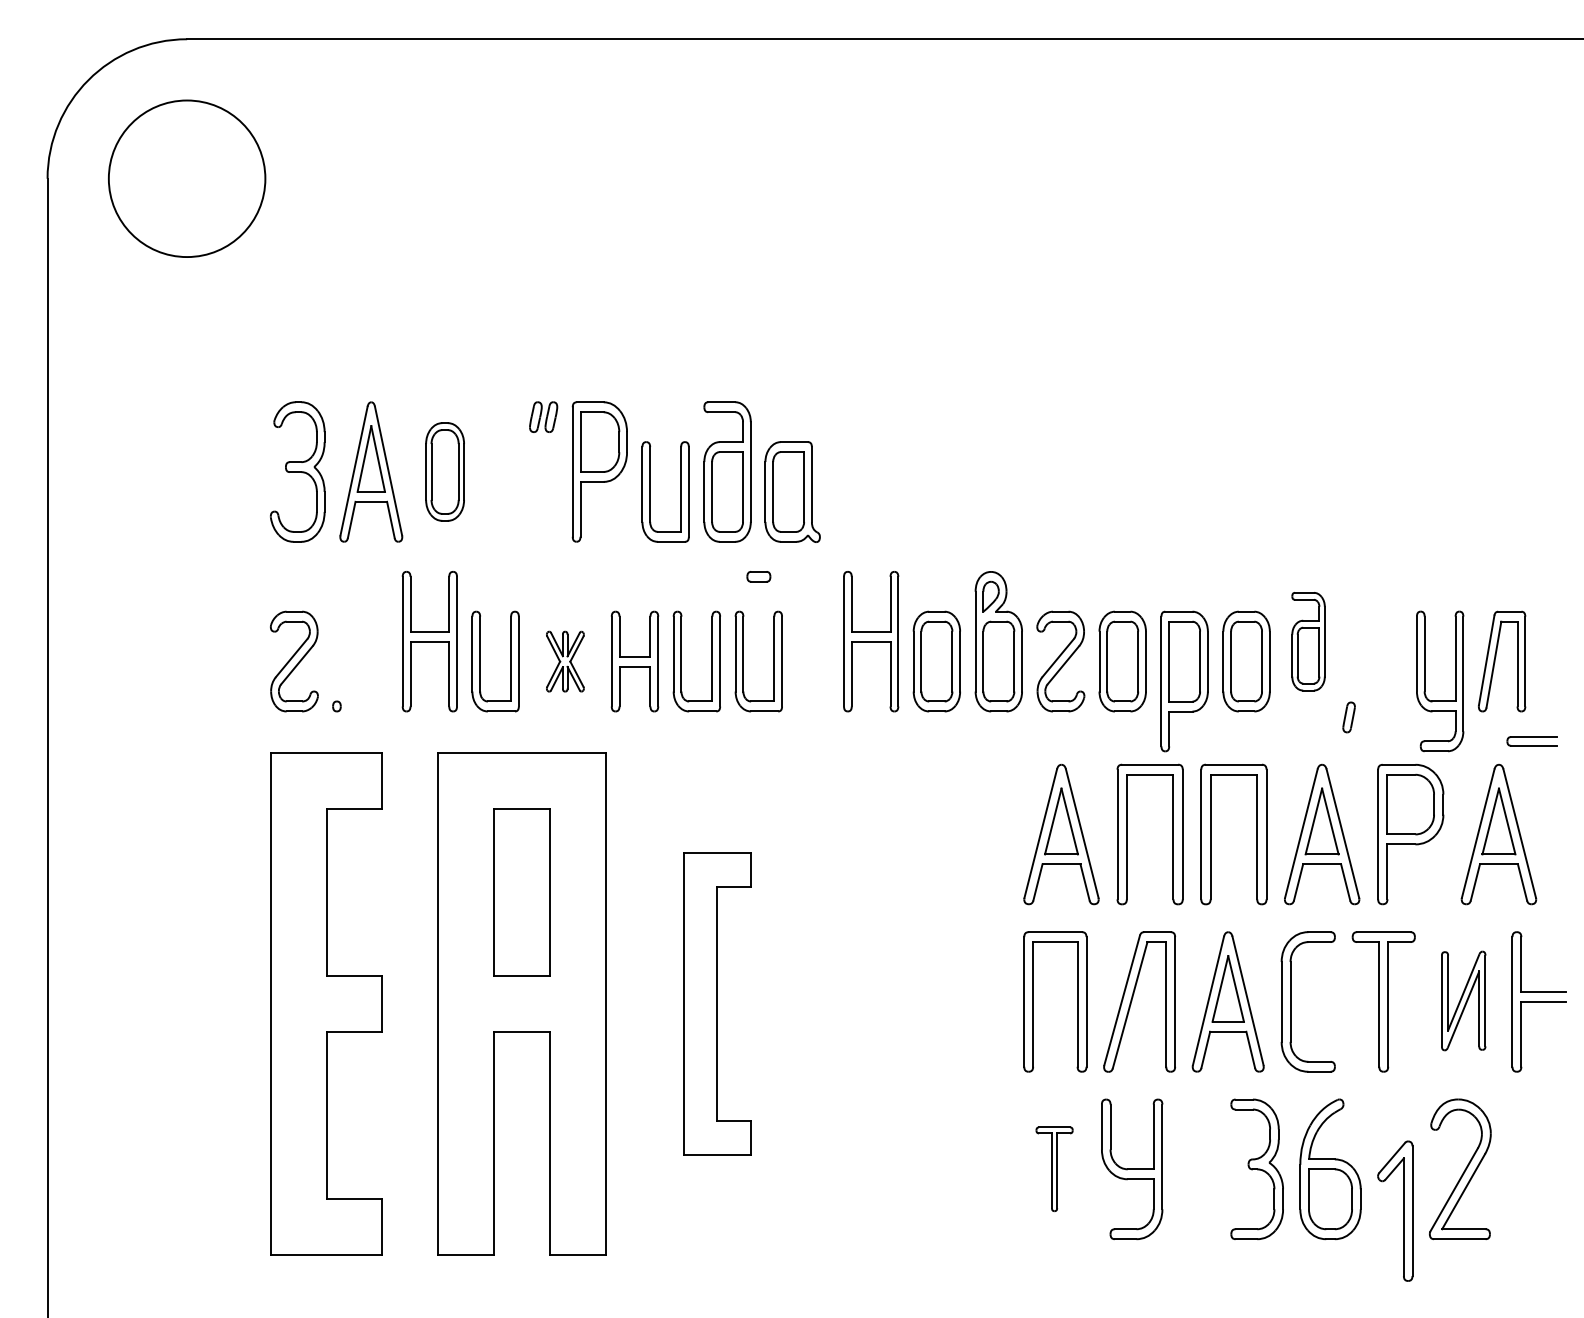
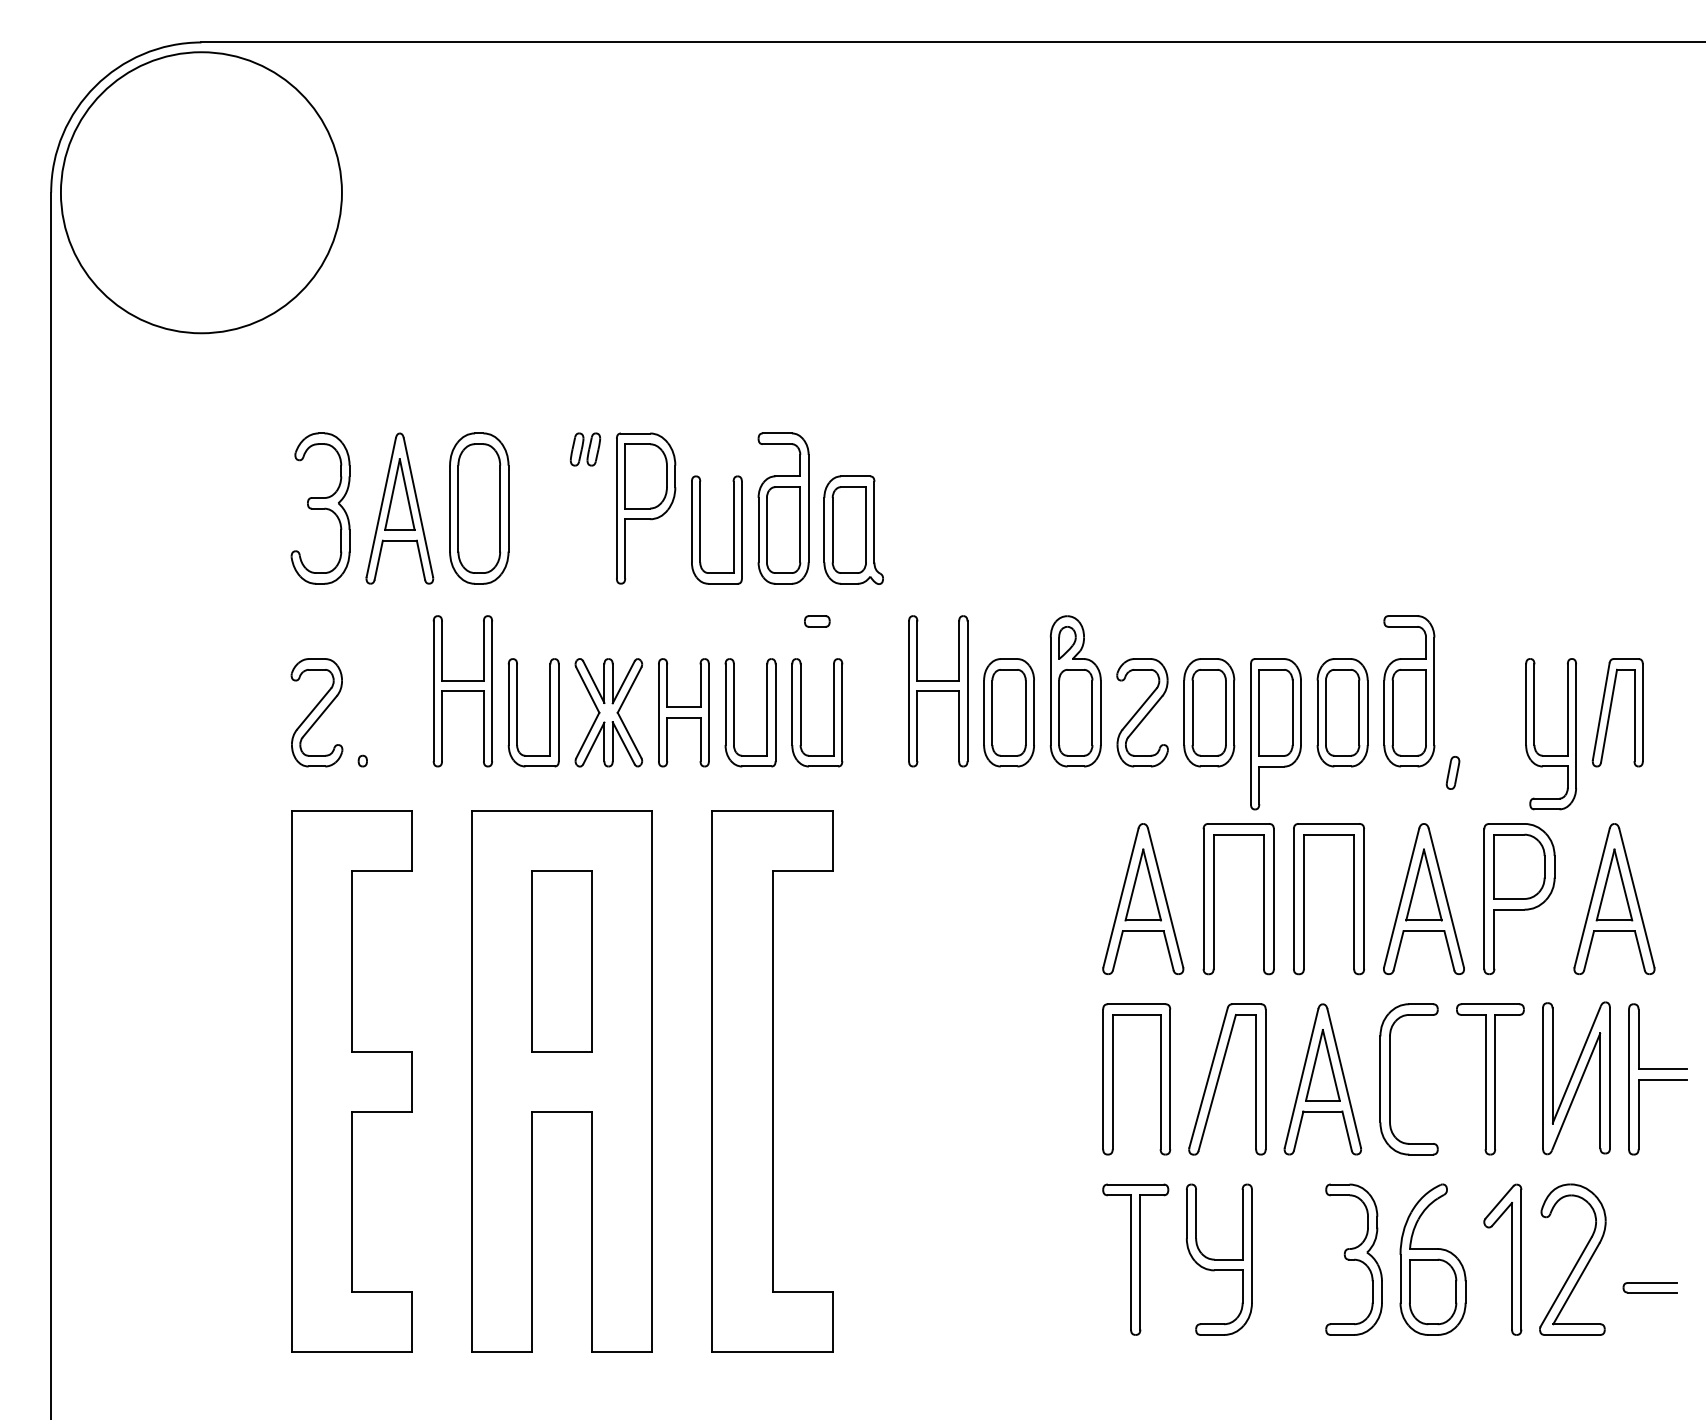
circle: (186, 178) -> (200, 192), size x1.67
part: (445, 471) -> (479, 508), size x1.43
part: (1308, 641) -> (1409, 691), size x1.43
part: (565, 661) -> (608, 712), size x1.67
part: (1531, 741) -> (1649, 1287), moved
part: (1463, 1001) -> (1576, 1078), size x1.43
part: (717, 1003) -> (772, 1081), size x1.67
part: (1054, 1169) -> (1135, 1259), size x1.67
part: (1403, 1210) -> (1511, 1259), moved

